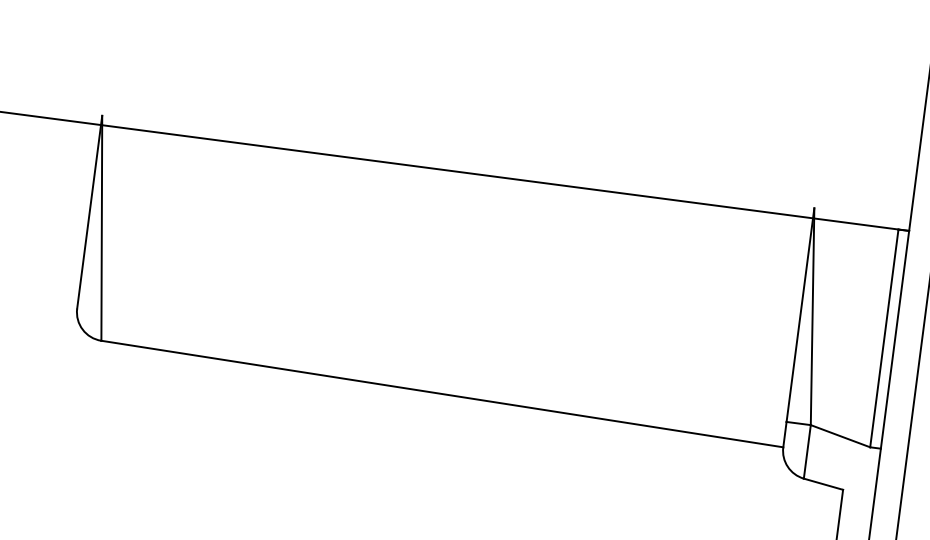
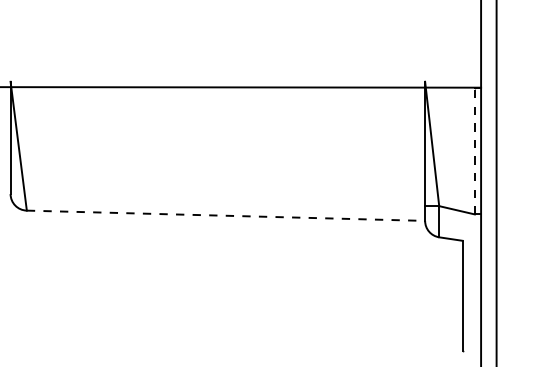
line: (883, 337) -> (474, 150), solid -> dashed
line: (443, 393) -> (226, 215), solid -> dashed

